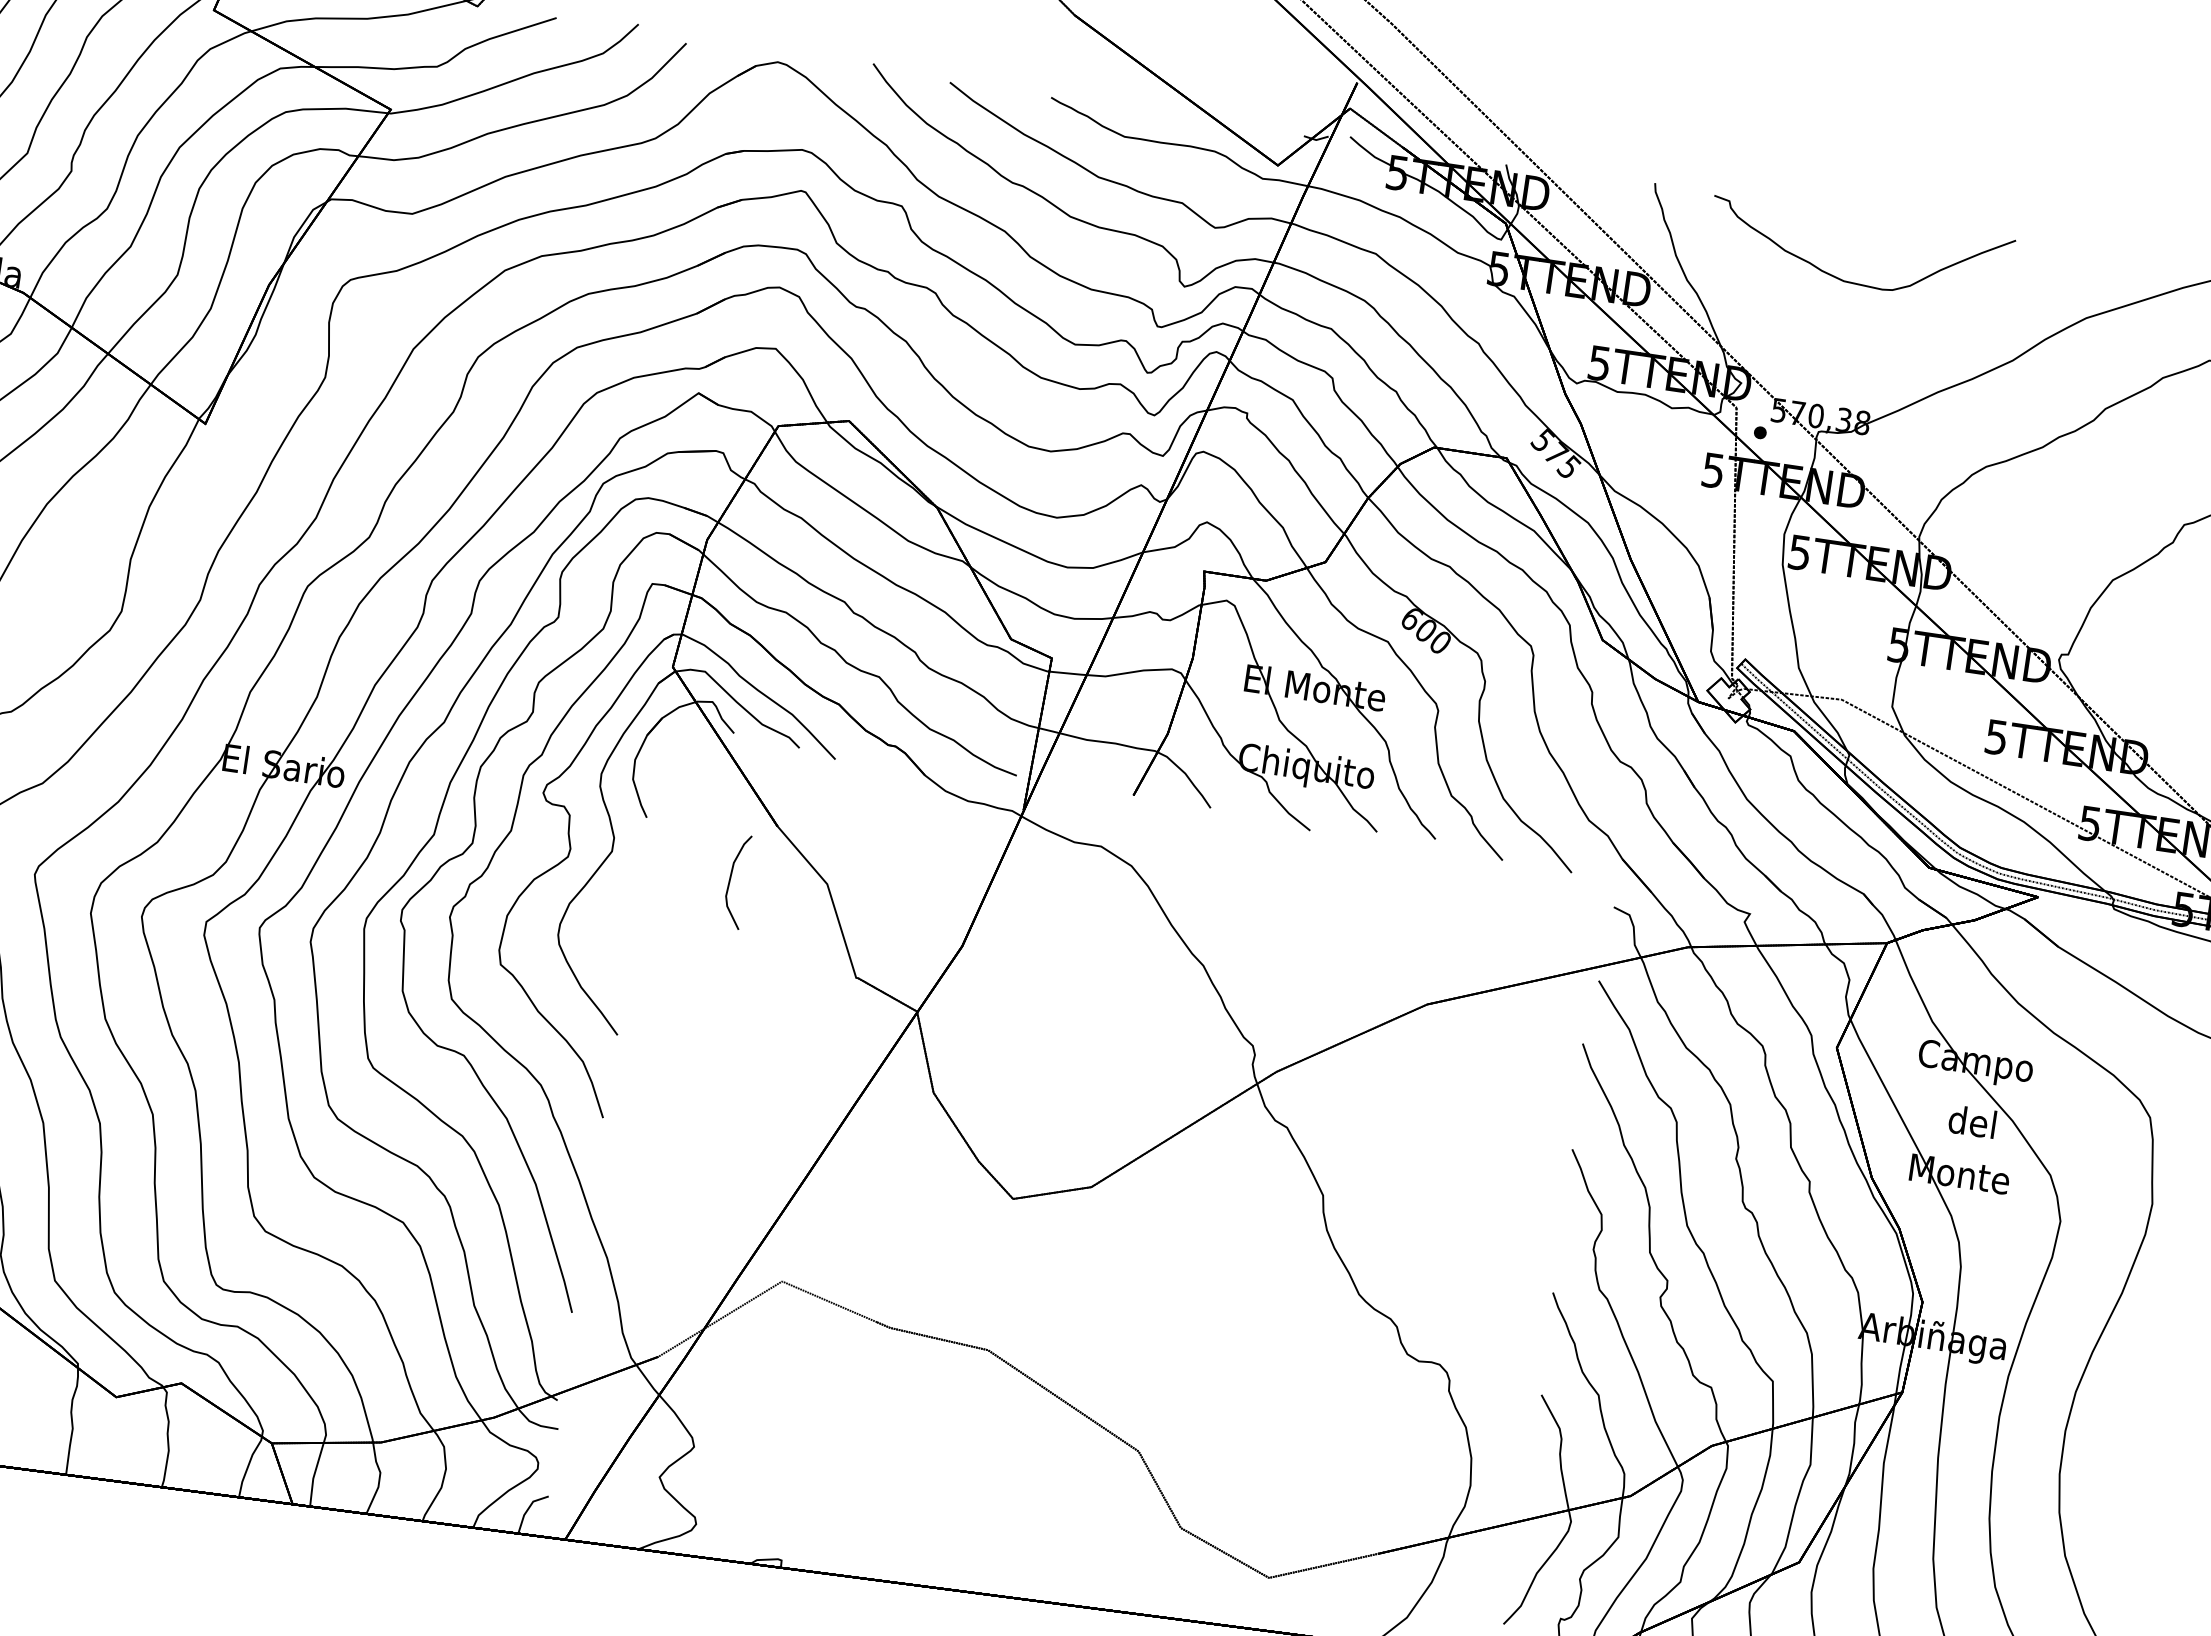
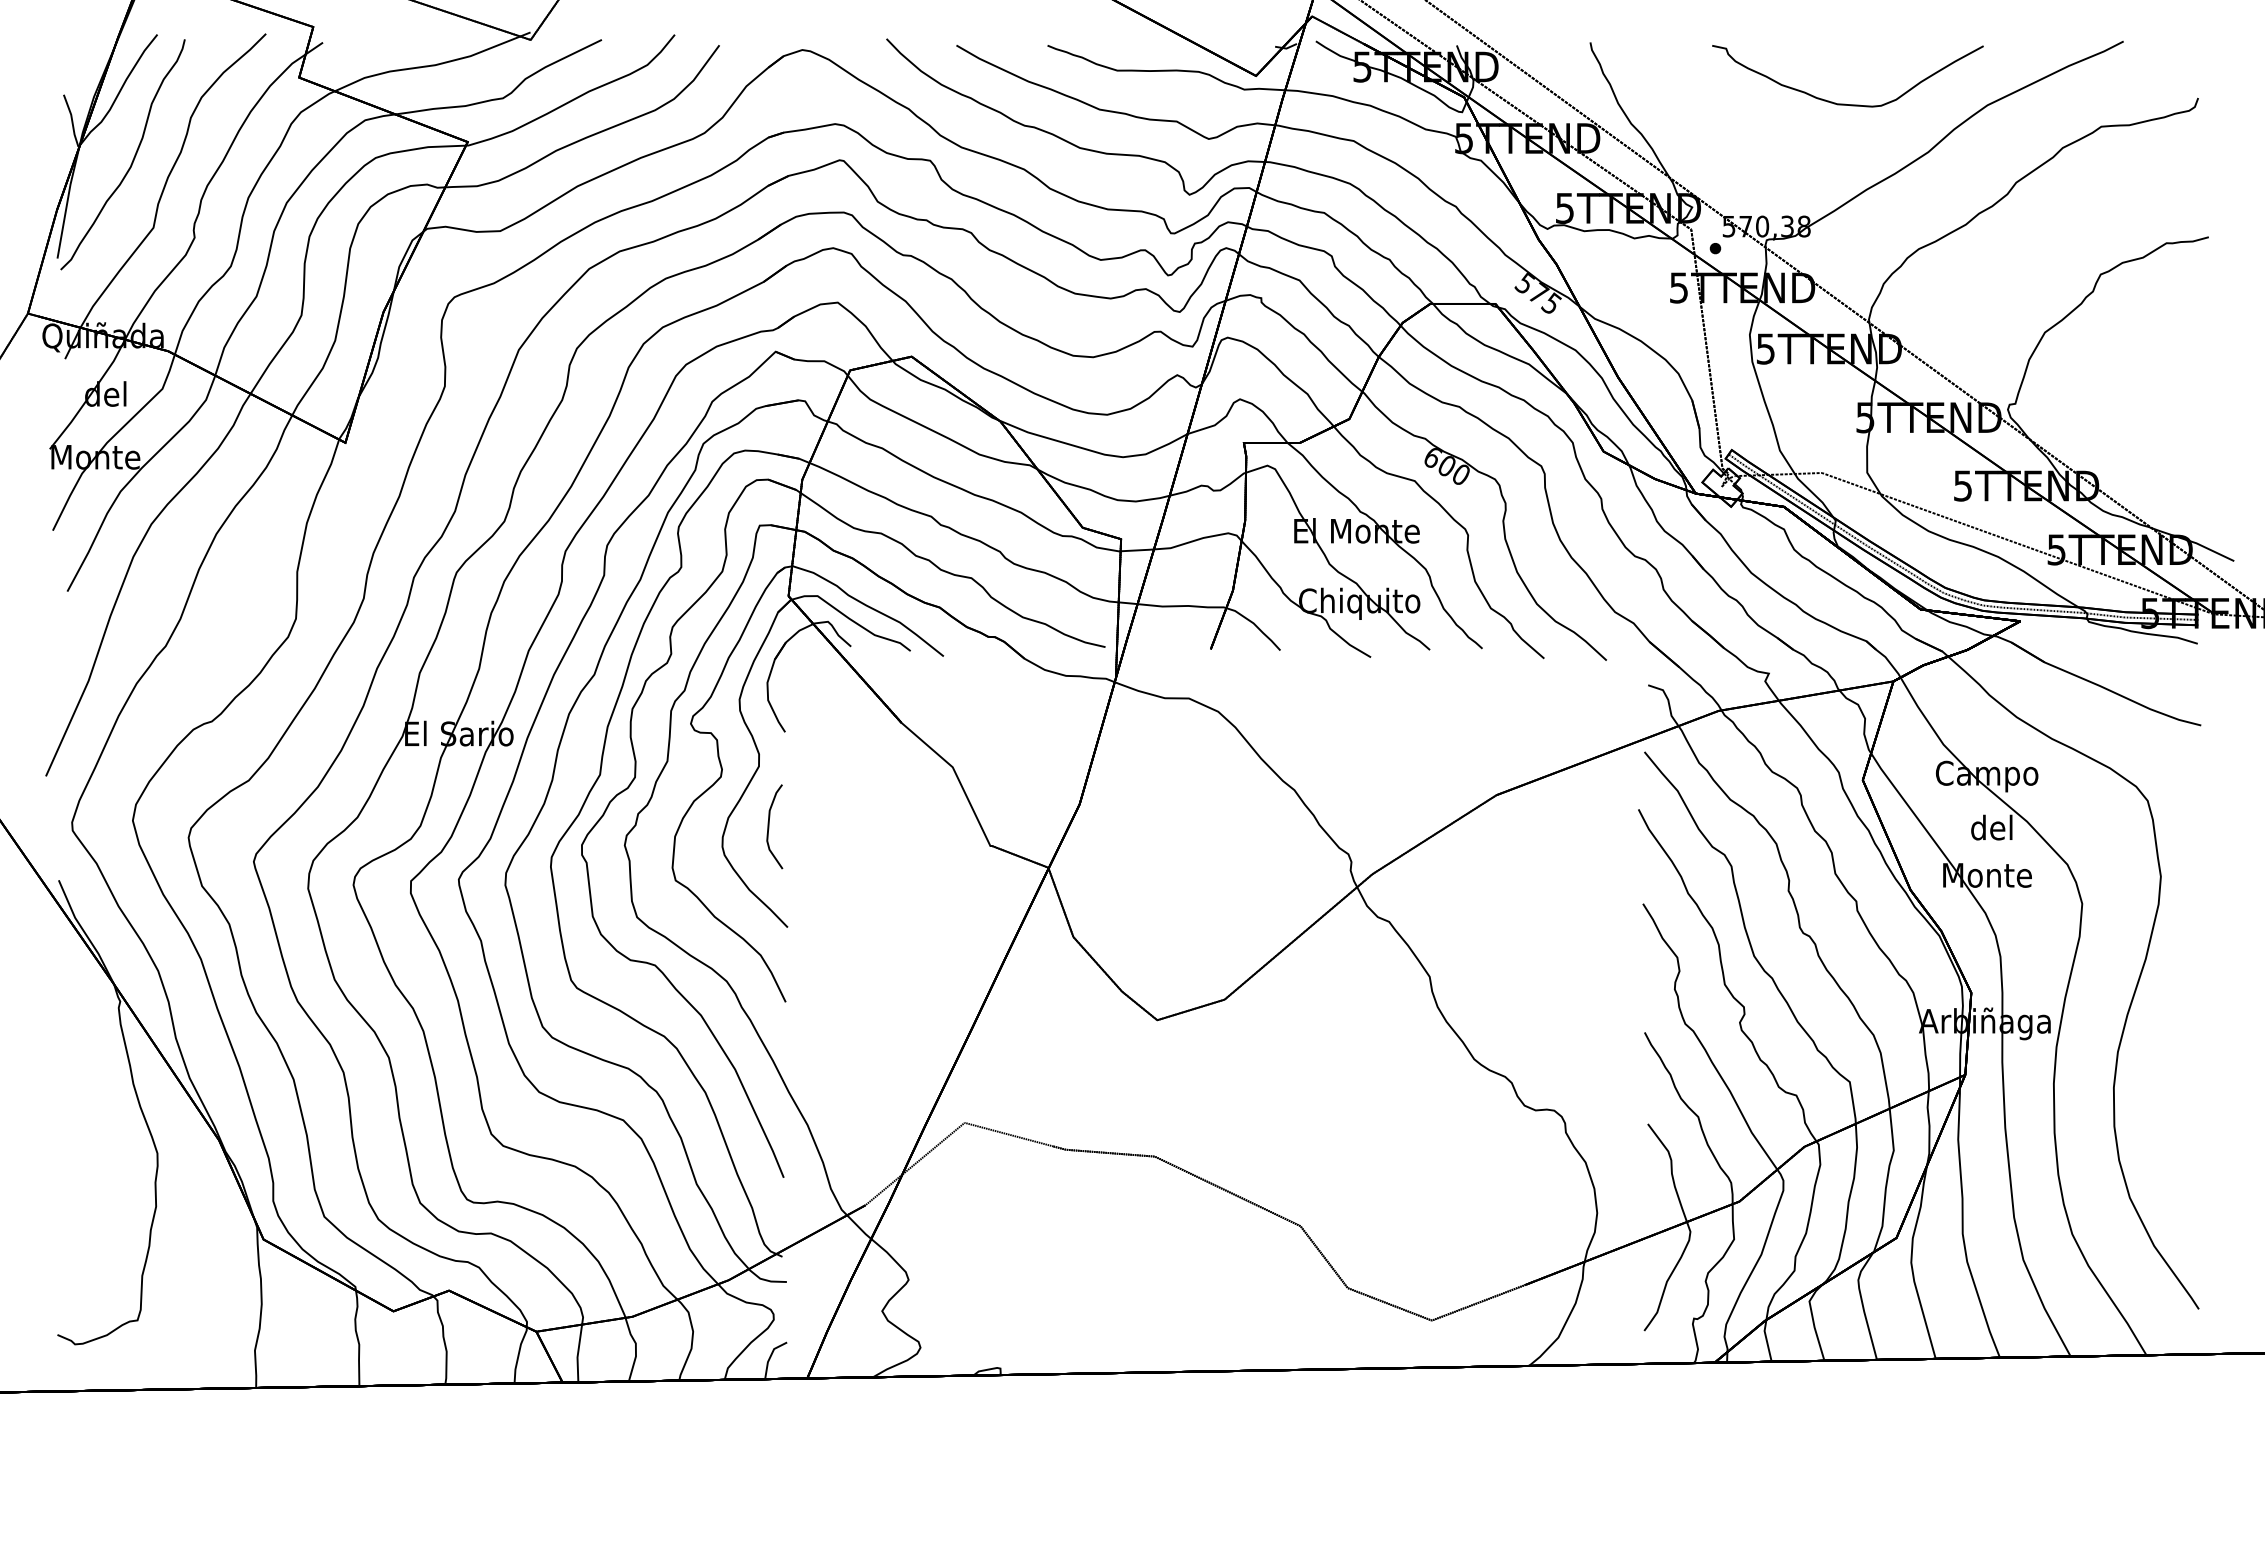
curve: (1853, 281) -> (1845, 103), moved
curve: (731, 880) -> (769, 826), moved

